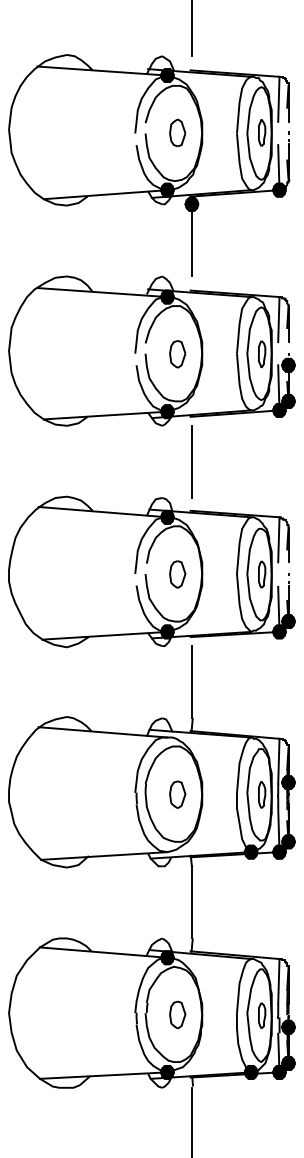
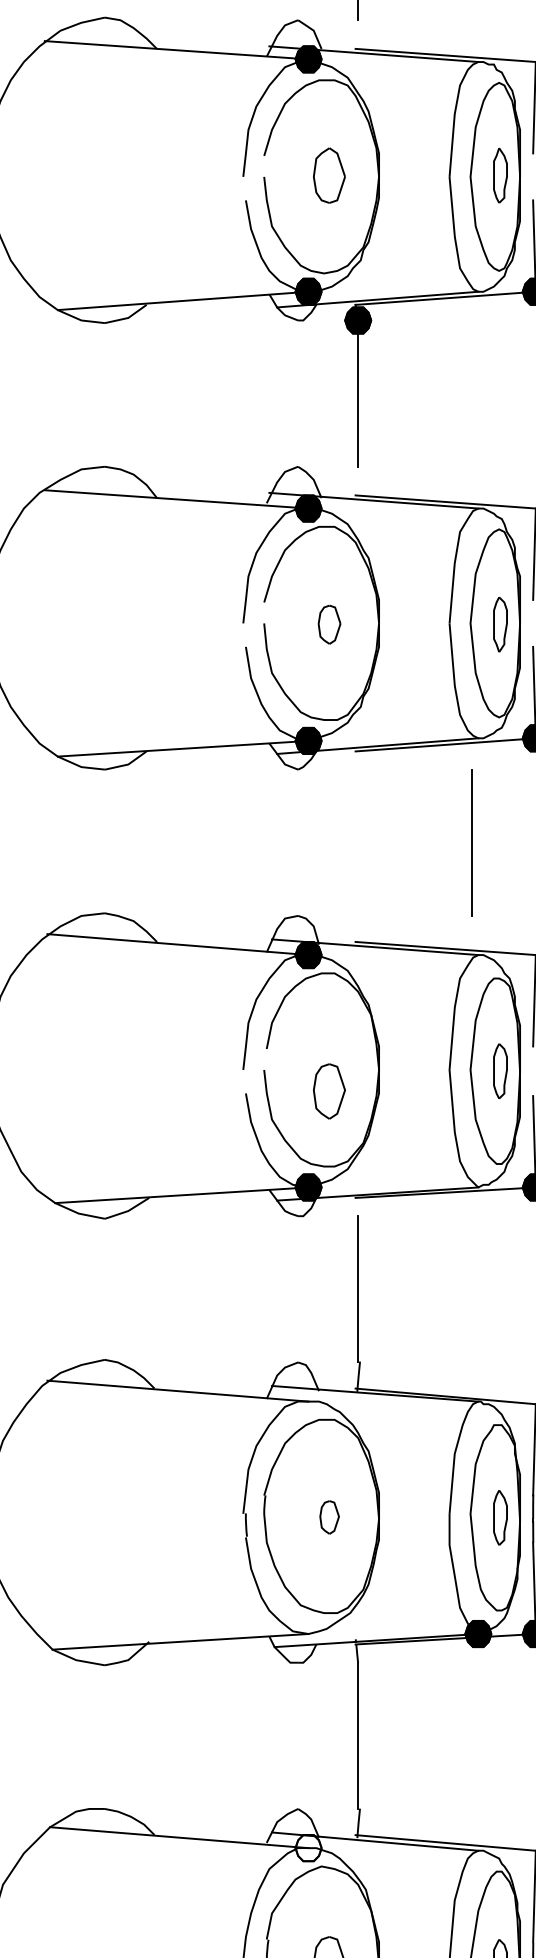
part: (177, 354) -> (328, 624), size x0.7
line: (191, 461) -> (470, 841), moved
part: (177, 574) -> (328, 1091), moved
part: (177, 794) -> (328, 1517), size x0.6
fill: (167, 957) -> (308, 1847), removed

